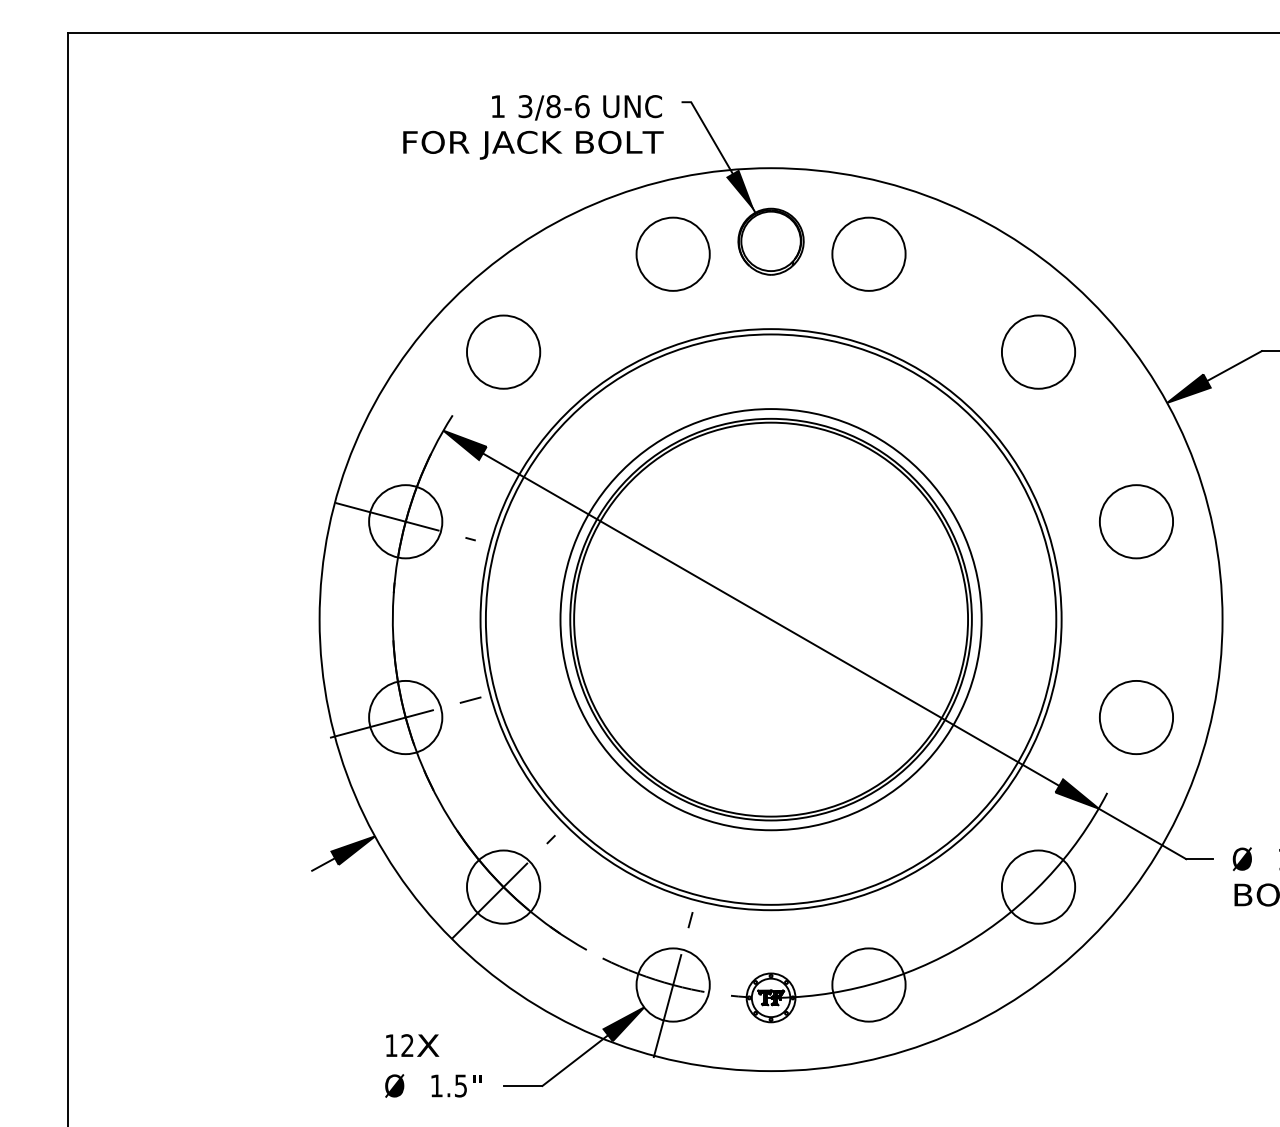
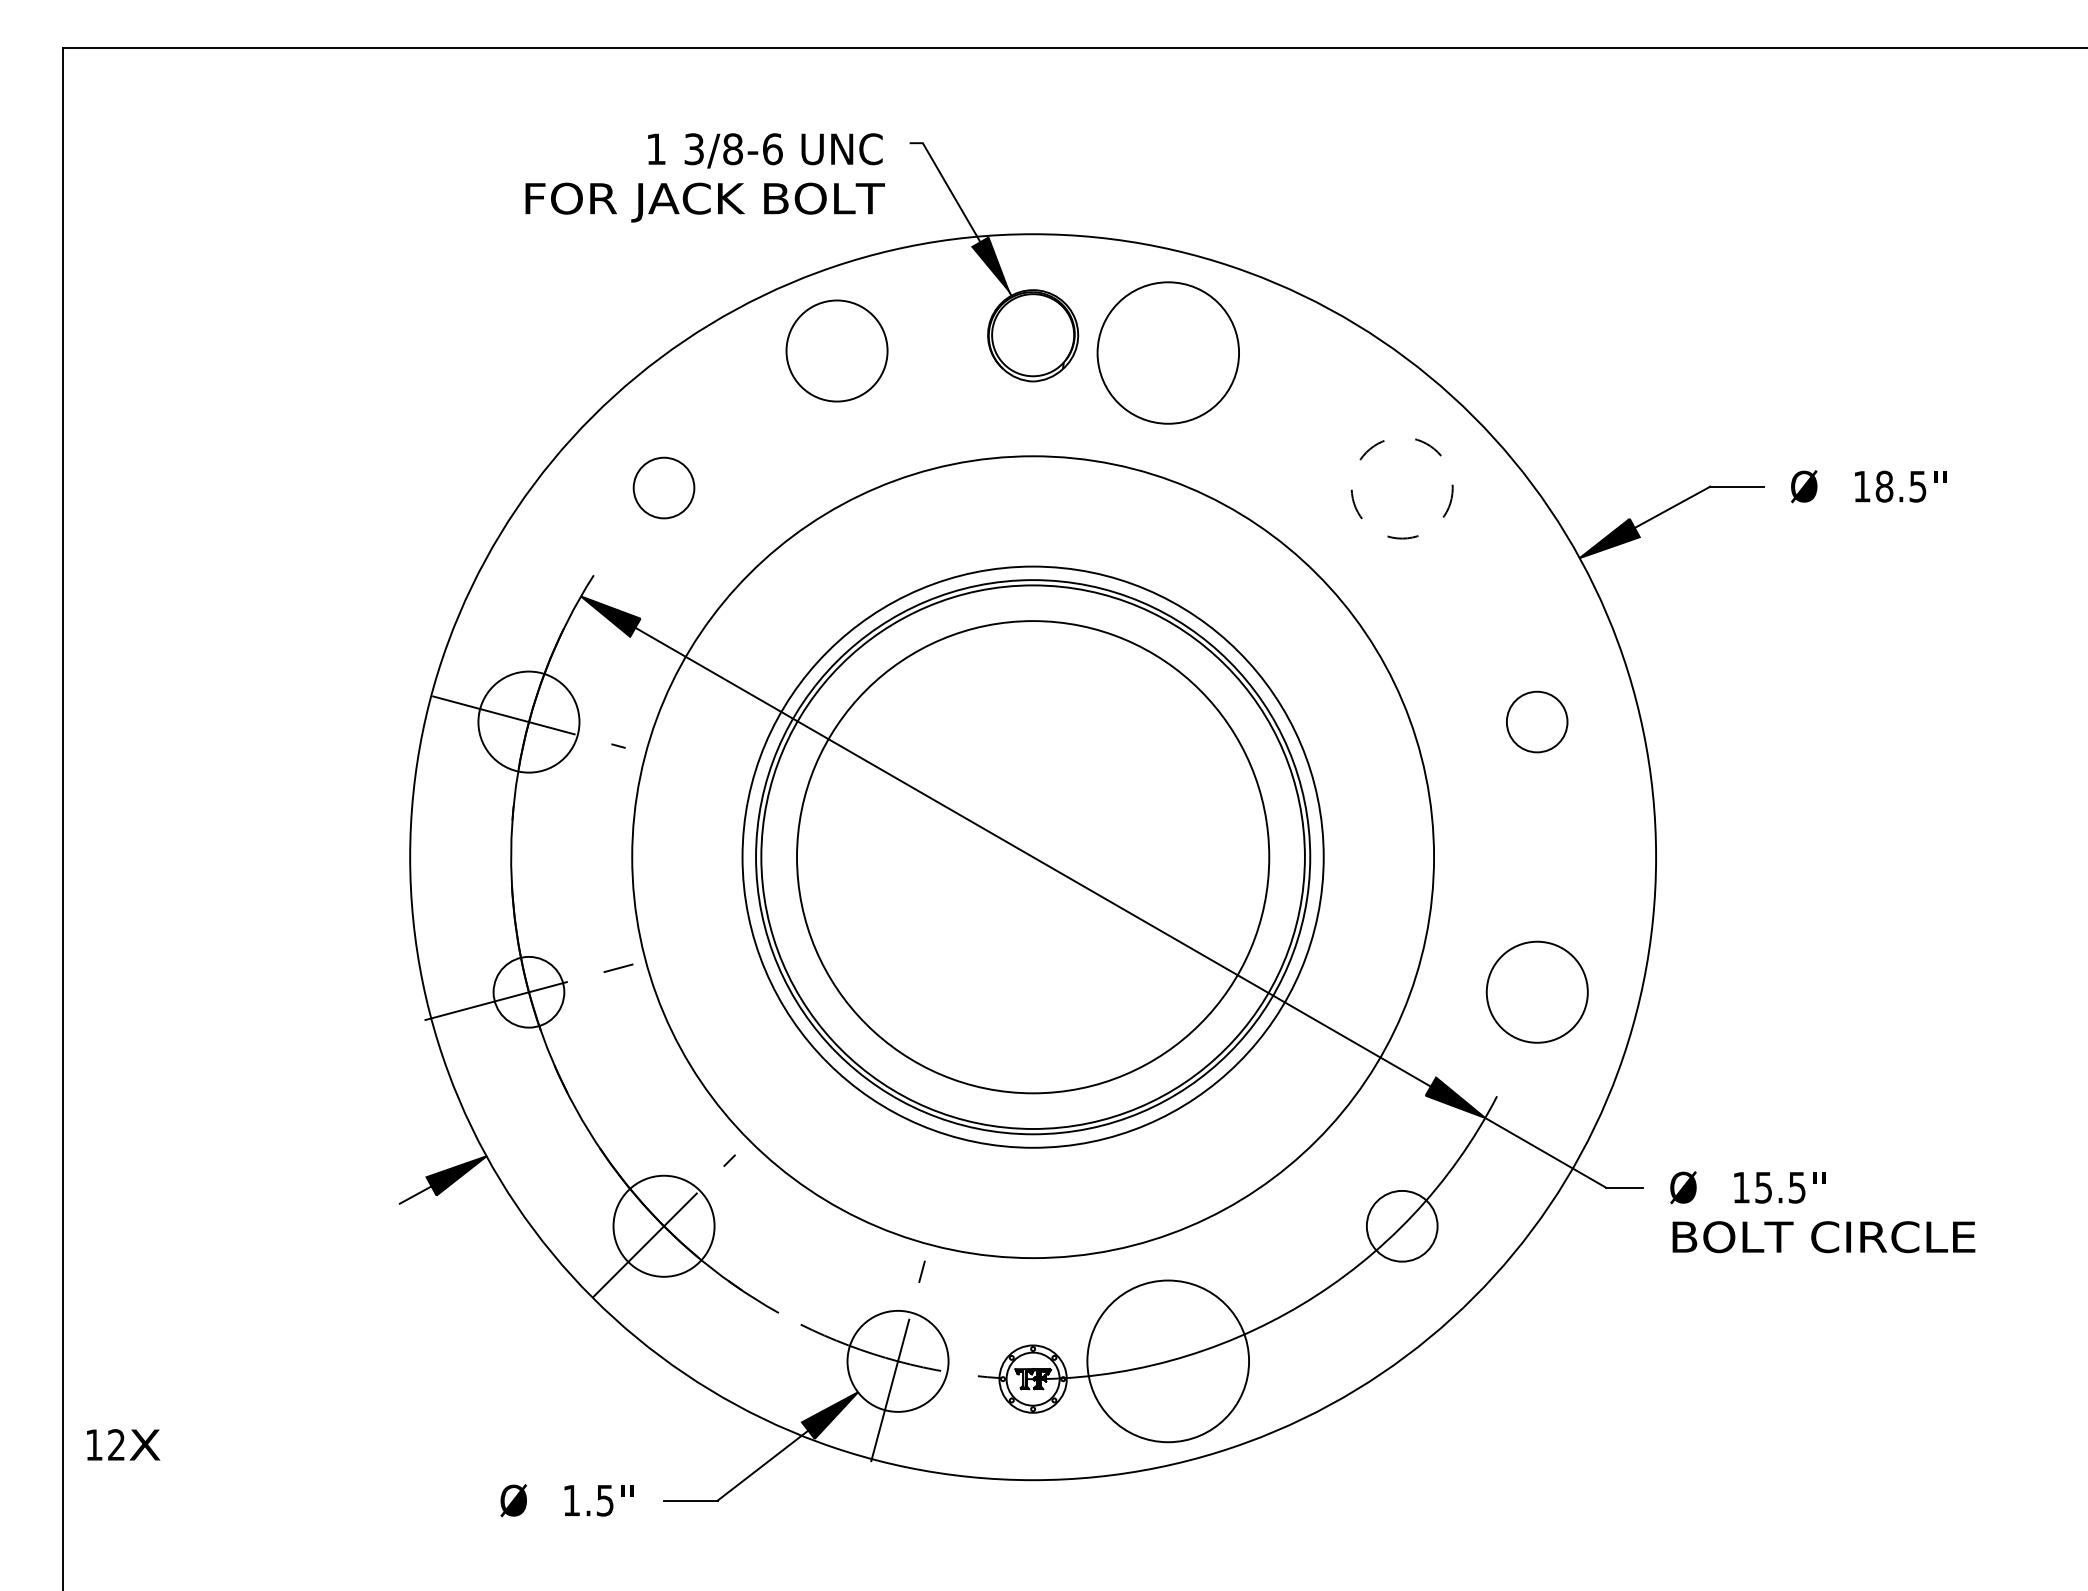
circle: (672, 253) -> (836, 350), moved
circle: (868, 253) -> (1167, 352), size x1.4
circle: (503, 351) -> (663, 487), size x0.6
circle: (1038, 351) -> (1401, 487), solid -> dashed
circle: (1135, 521) -> (1536, 721), size x0.6
circle: (770, 619) -> (1032, 856), size x0.6
circle: (405, 716) -> (528, 991), size x0.7
circle: (1038, 886) -> (1401, 1225), size x0.7
circle: (868, 984) -> (1167, 1360), size x1.6
text: (412, 1045) -> (123, 1444), moved

